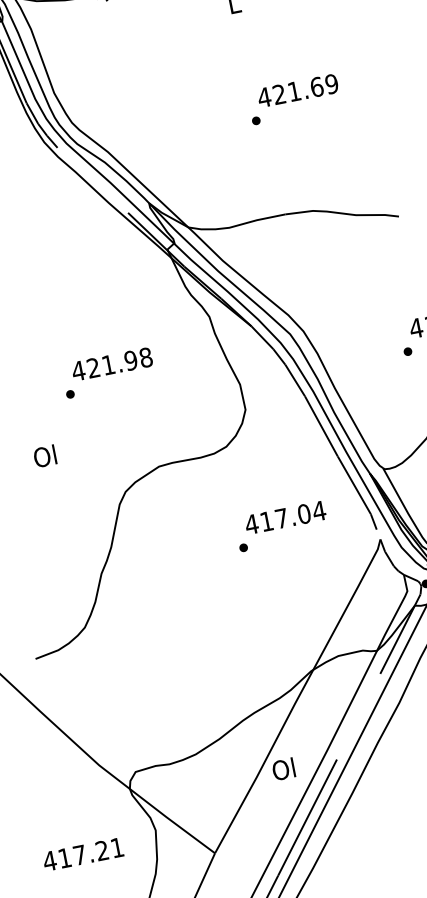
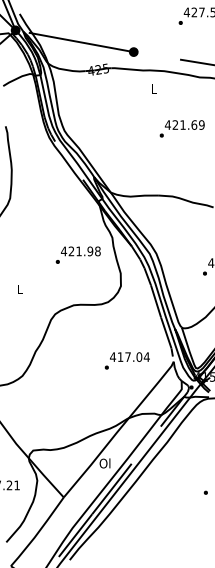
text: (292, 98) -> (181, 128), moved
text: (106, 371) -> (77, 254), moved
text: (44, 456) -> (19, 289), Ol -> L
text: (279, 525) -> (126, 360), moved

